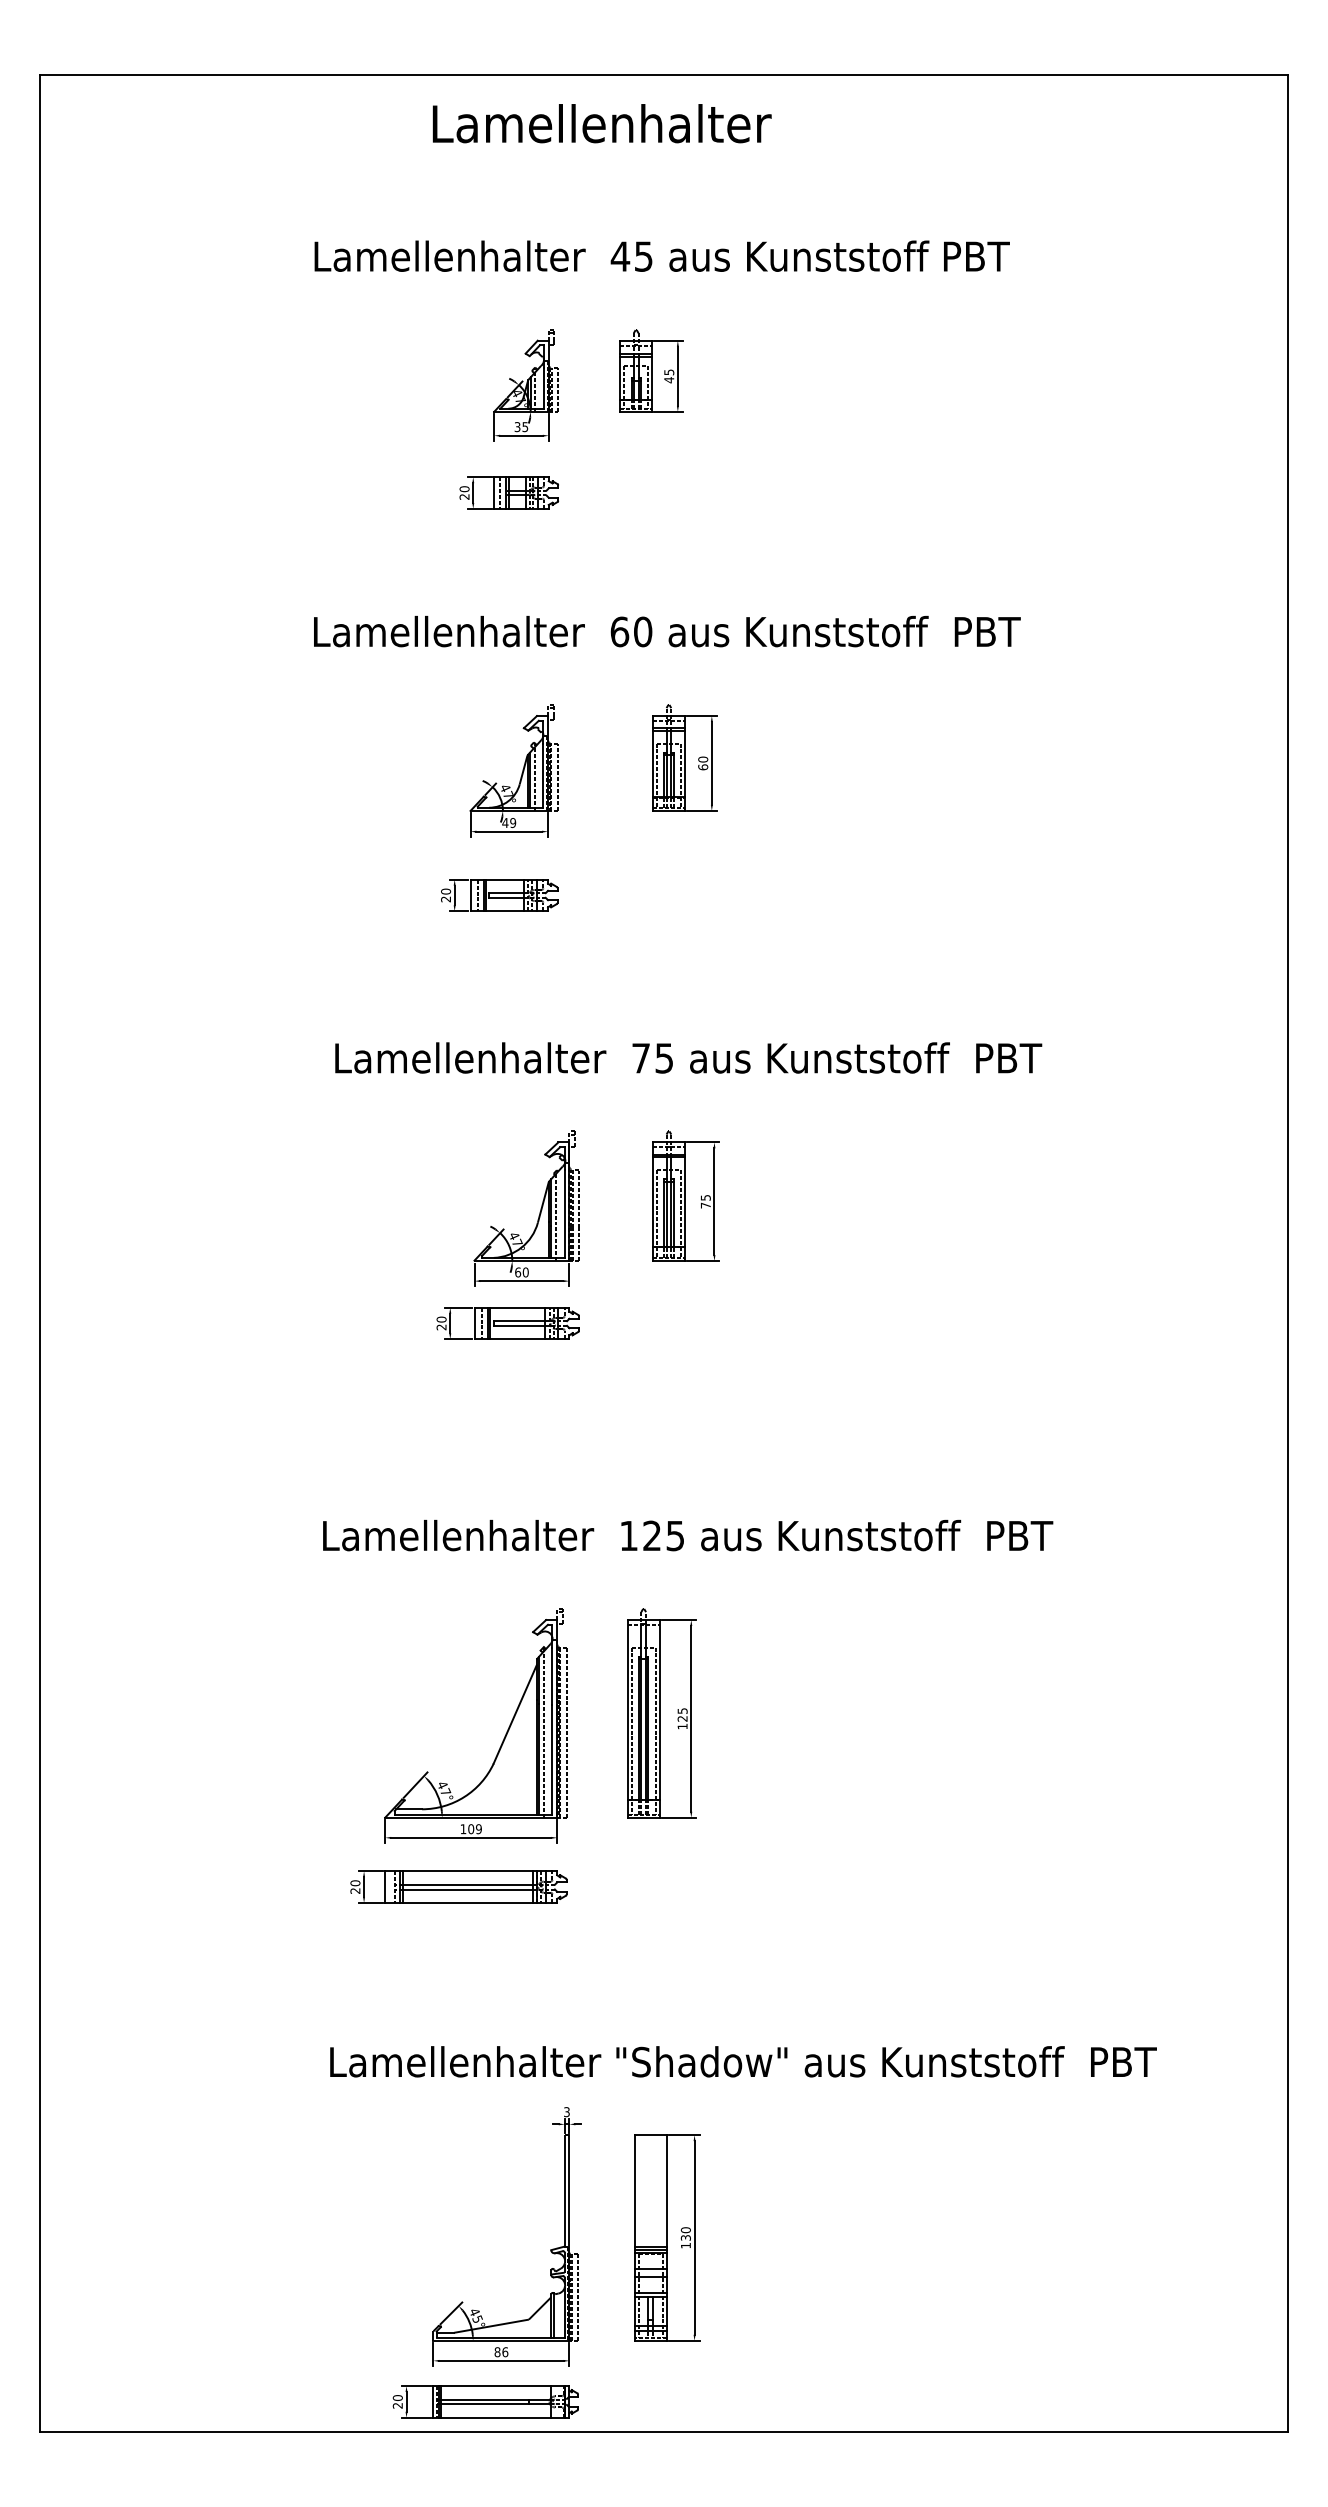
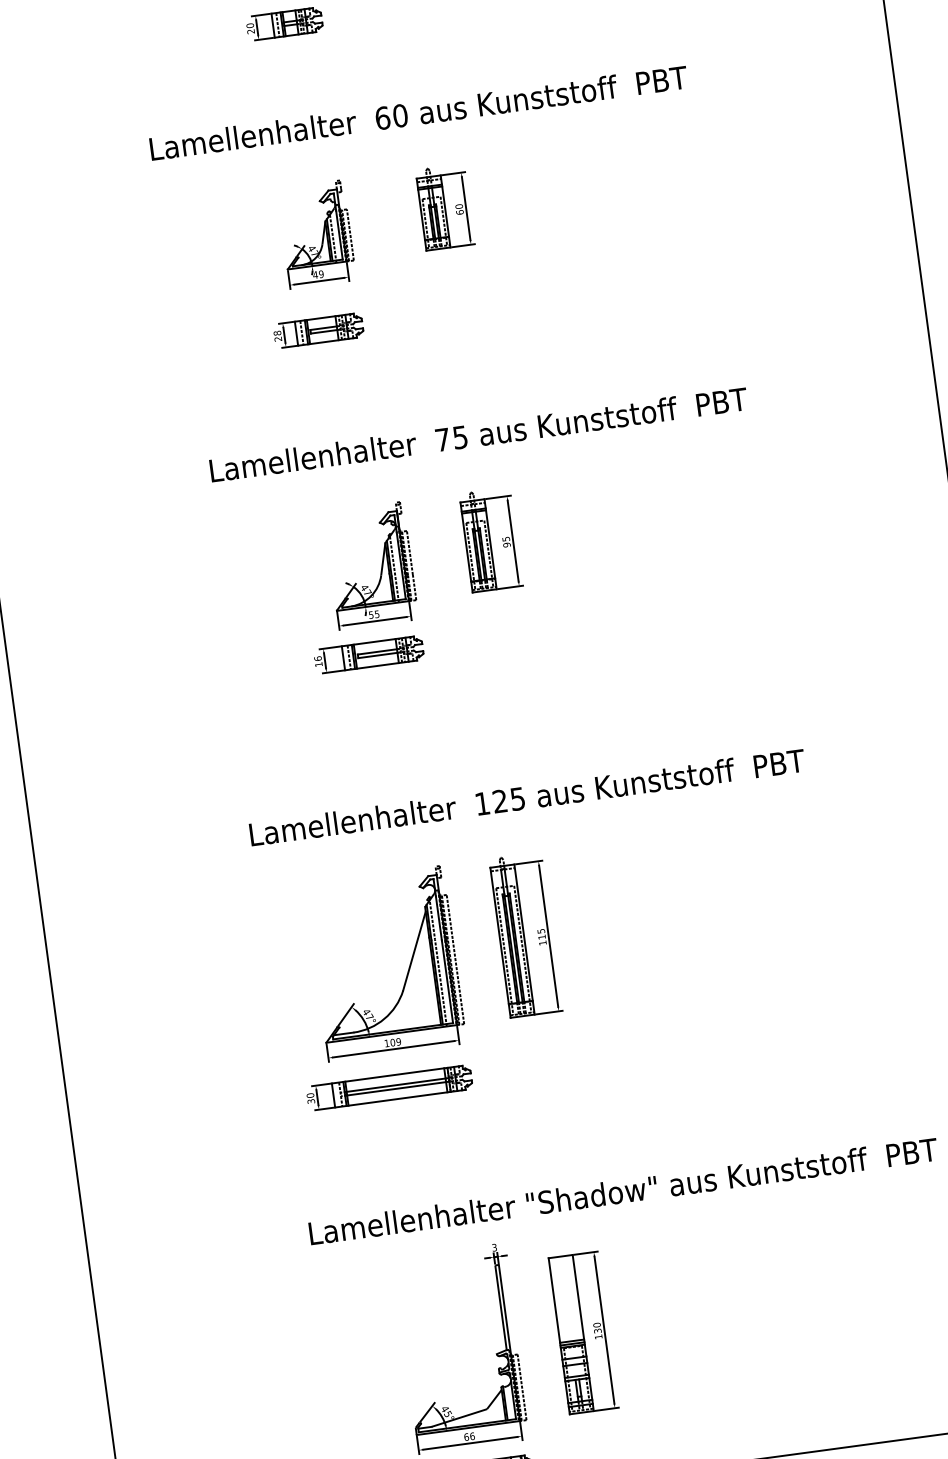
text: (445, 891) -> (277, 333), 20 -> 28
text: (705, 1205) -> (506, 544), 75 -> 95
text: (521, 1272) -> (373, 614), 60 -> 55
text: (441, 1323) -> (318, 661), 20 -> 16
text: (682, 1718) -> (541, 936), 125 -> 115
text: (355, 1890) -> (311, 1101), 20 -> 30
text: (497, 2352) -> (466, 1437), 86 -> 66

